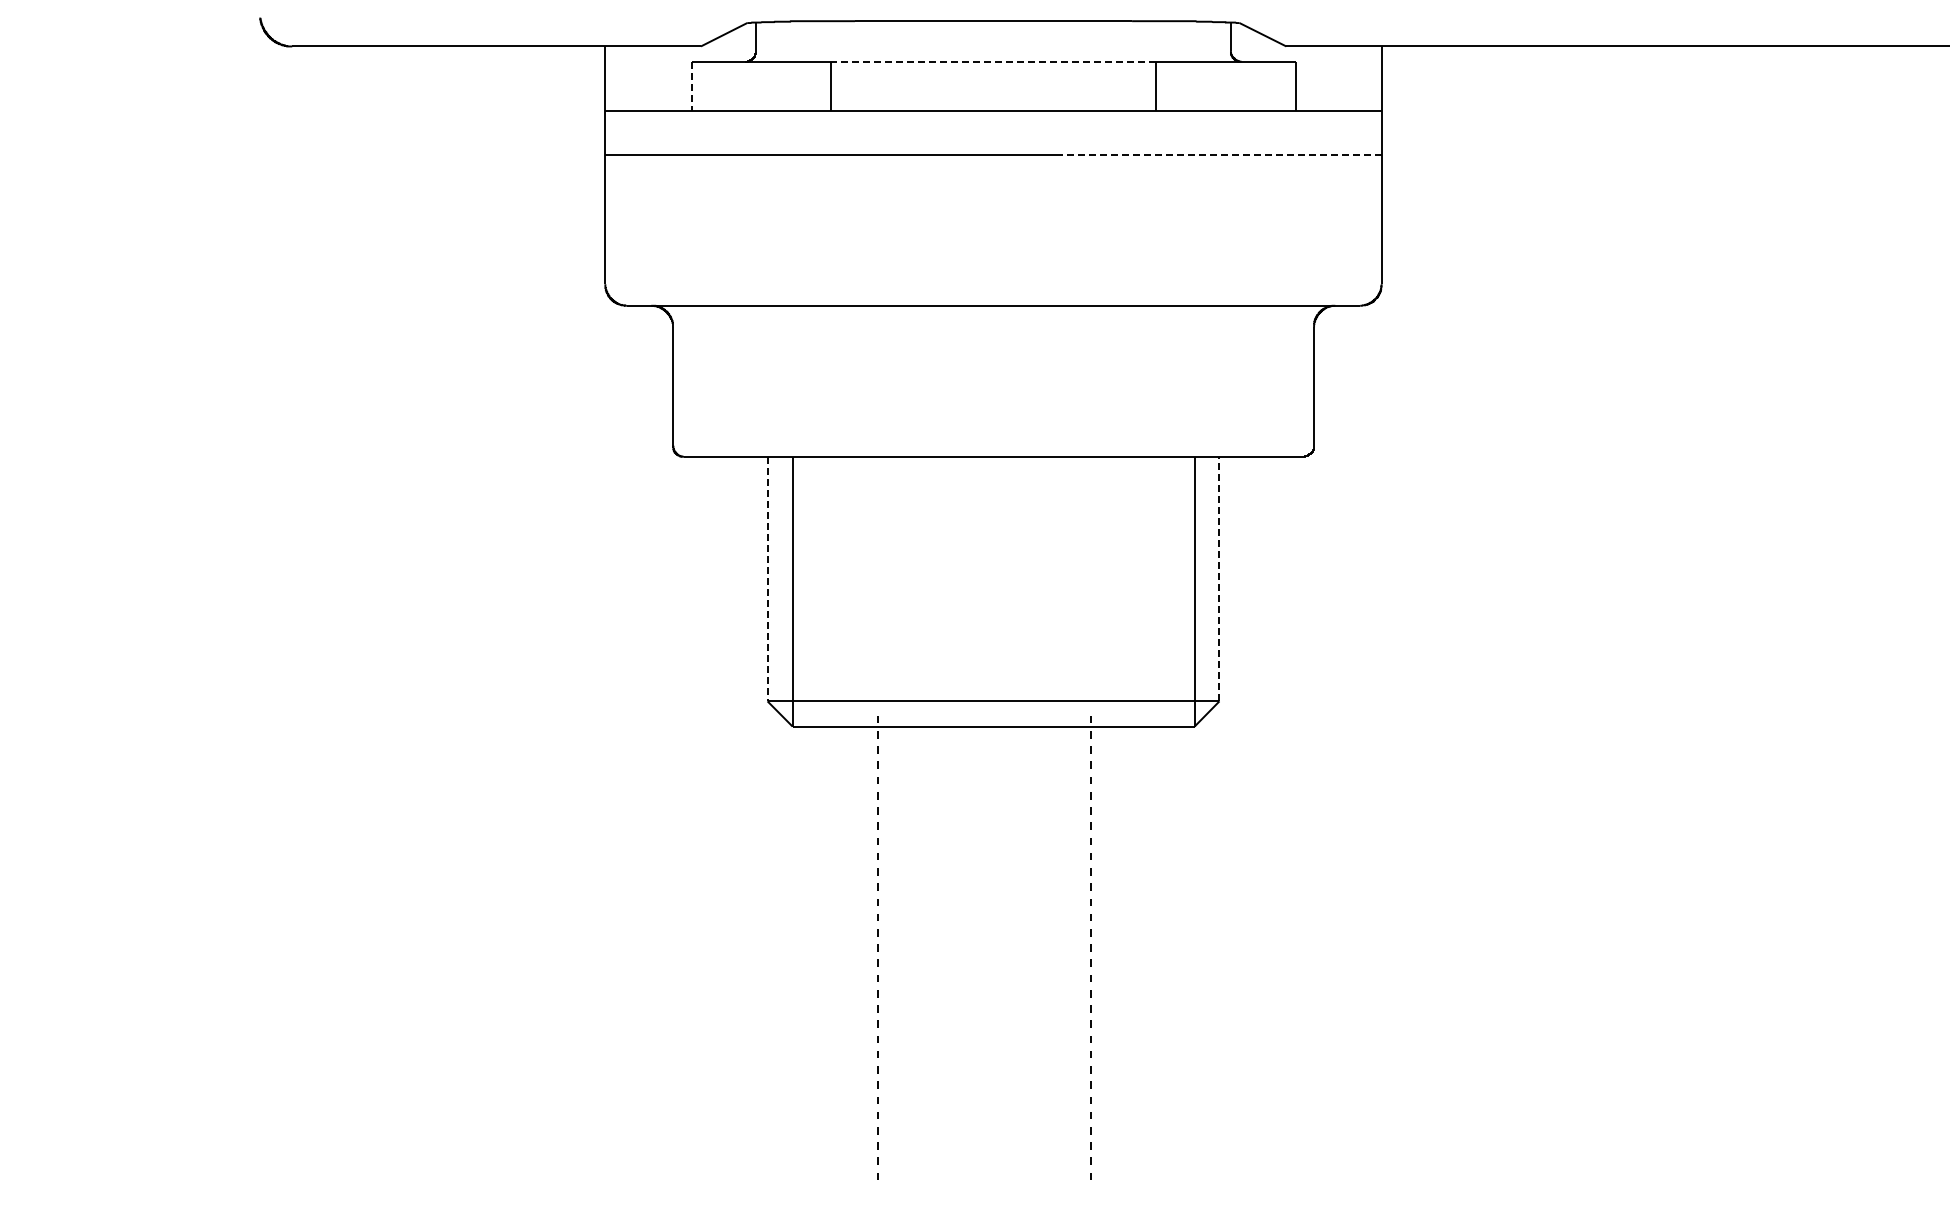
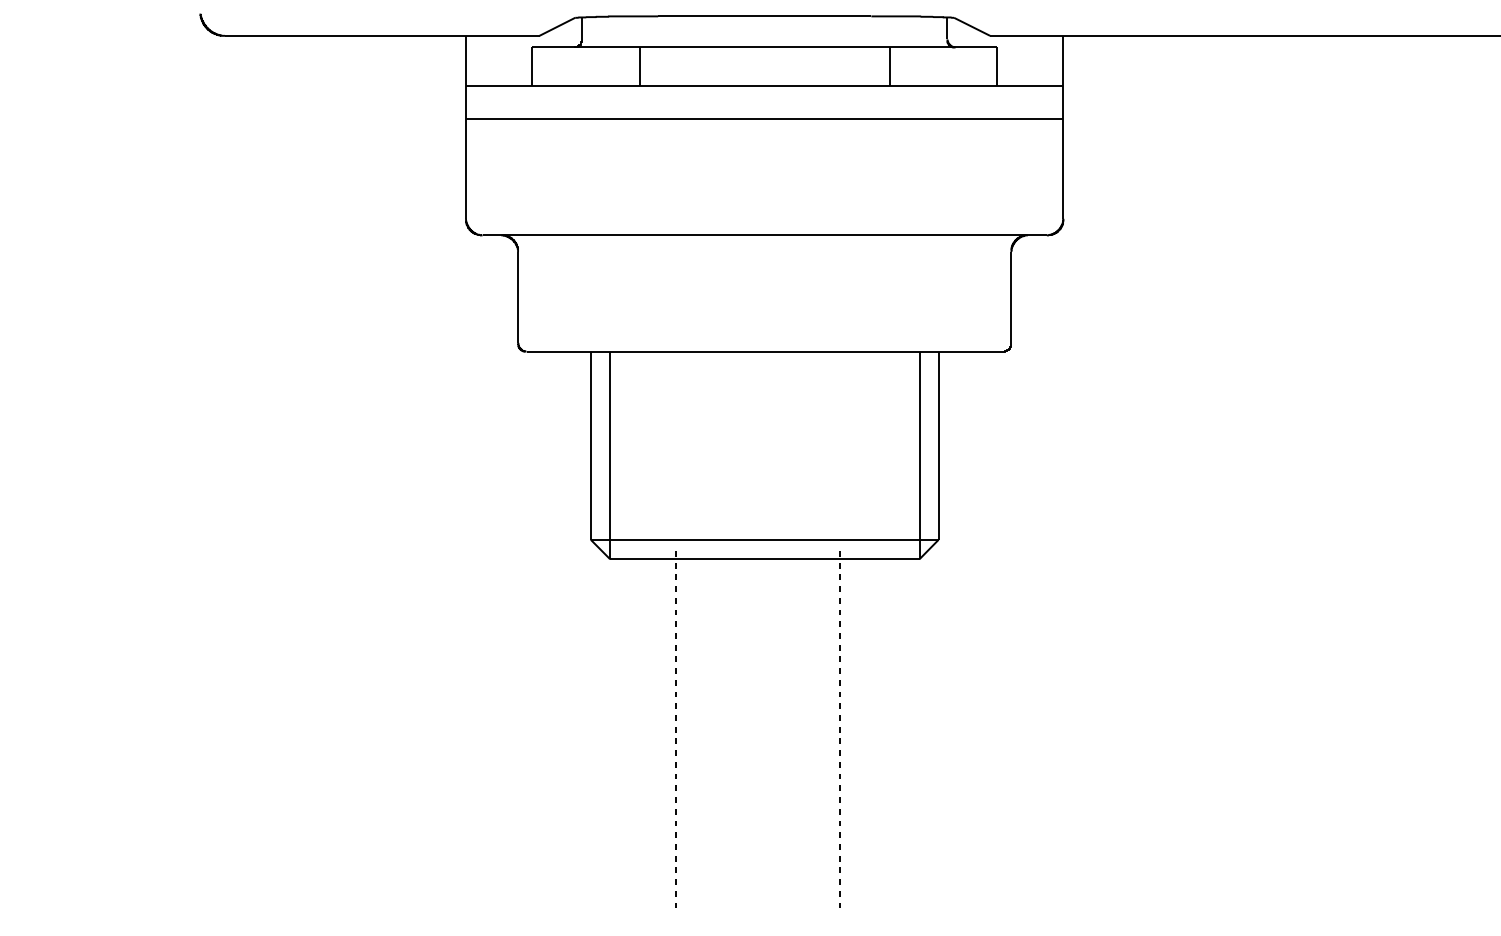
line: (993, 61) -> (764, 47), dashed -> solid
line: (691, 86) -> (532, 66), dashed -> solid
line: (1219, 154) -> (938, 118), dashed -> solid
line: (1219, 578) -> (938, 445), dashed -> solid
line: (767, 579) -> (590, 446), dashed -> solid

